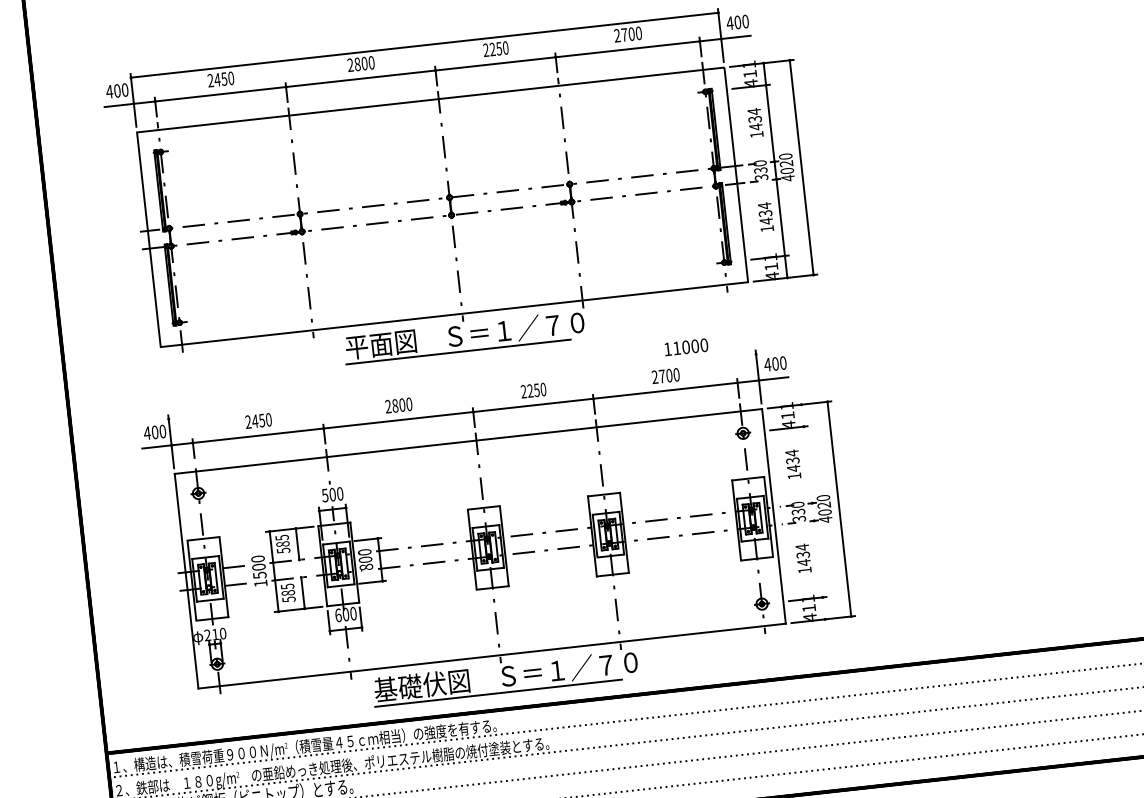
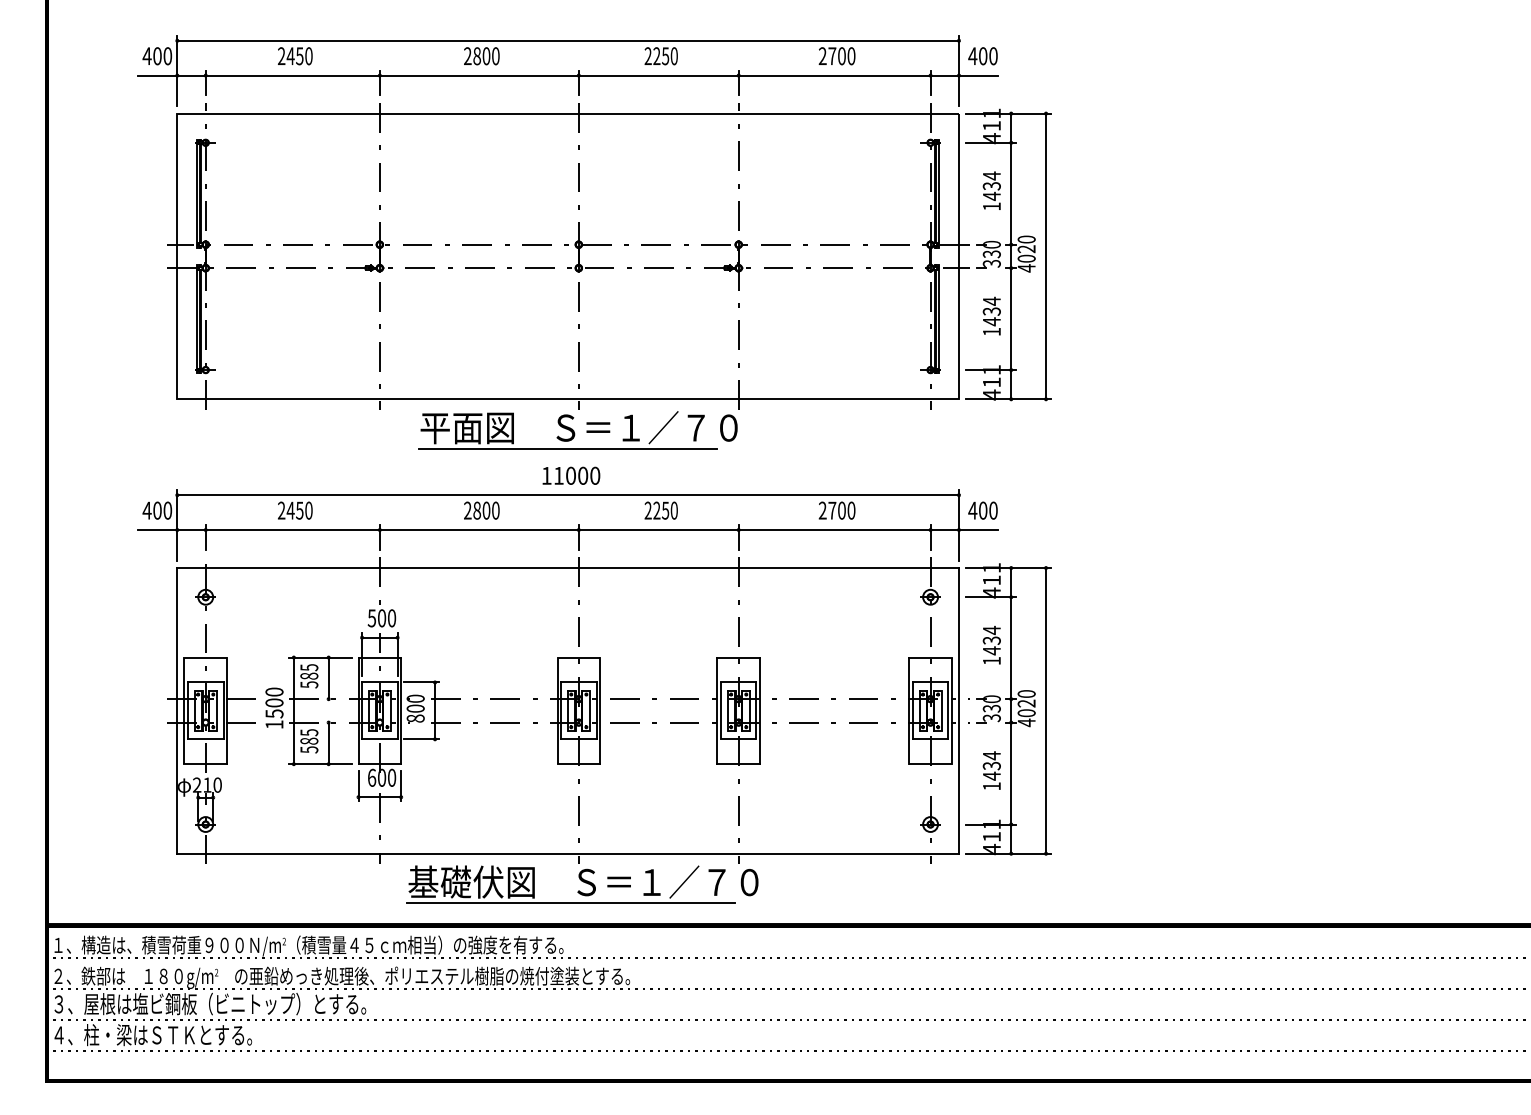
text: (686, 347) -> (571, 475), moved
line: (462, 386) -> (568, 495), added
line: (813, 511) -> (1011, 710), added

